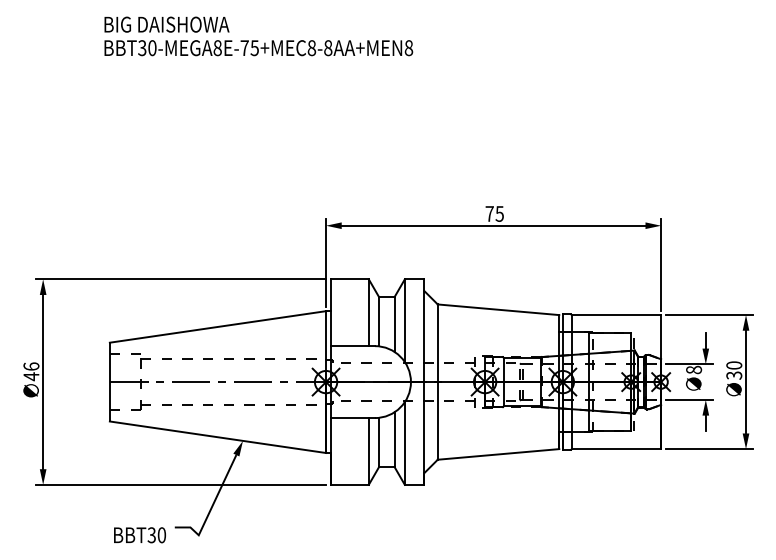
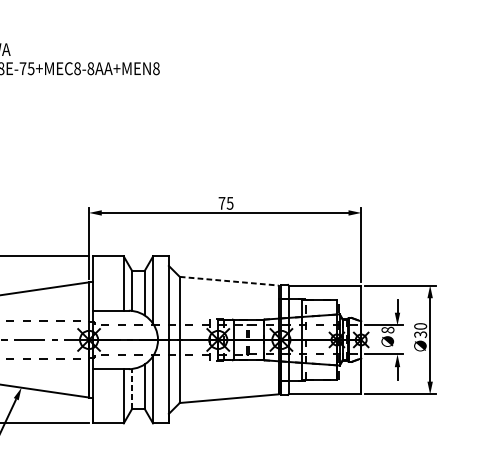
line: (498, 309) -> (229, 280), solid -> dashed
line: (379, 442) -> (132, 389), solid -> dashed

